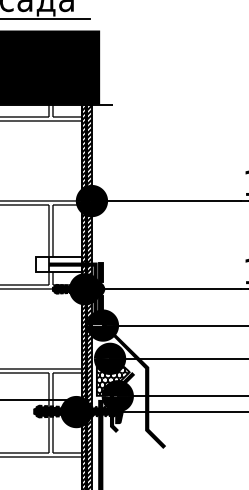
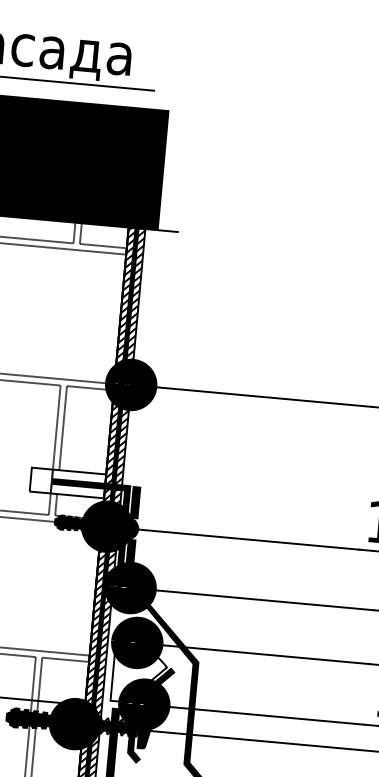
hatch: (112, 376) -> (138, 671), removed

